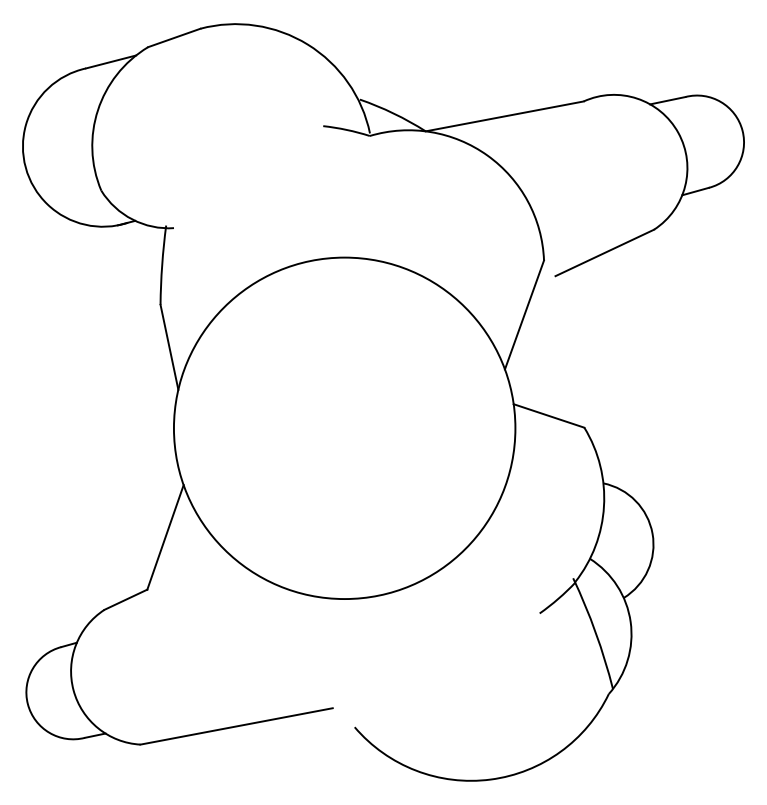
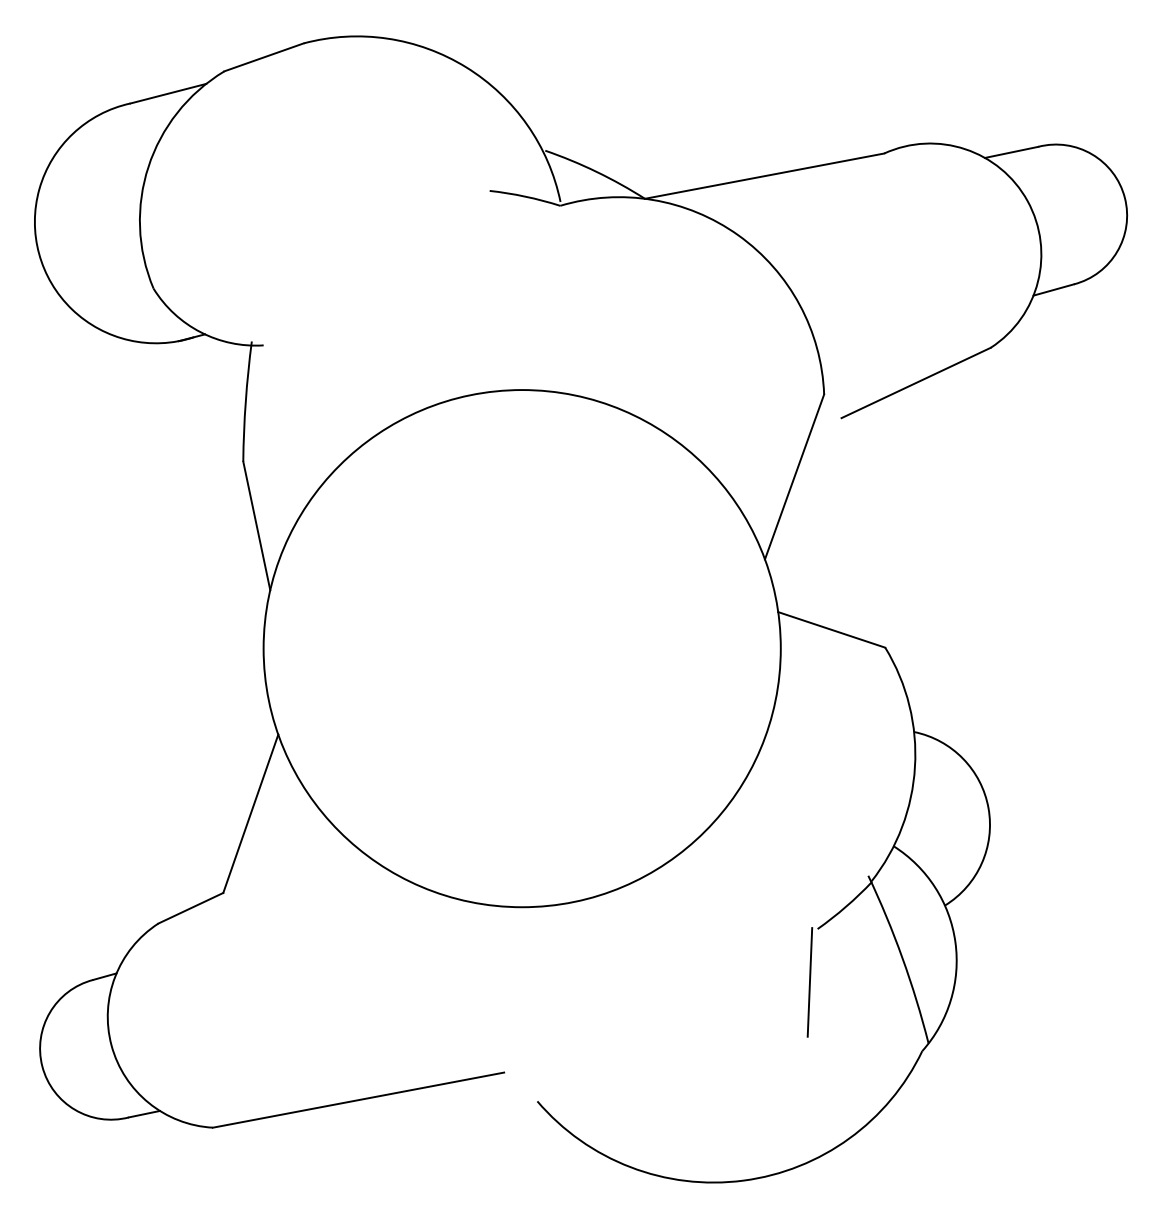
line: (534, 648) -> (809, 982), added

